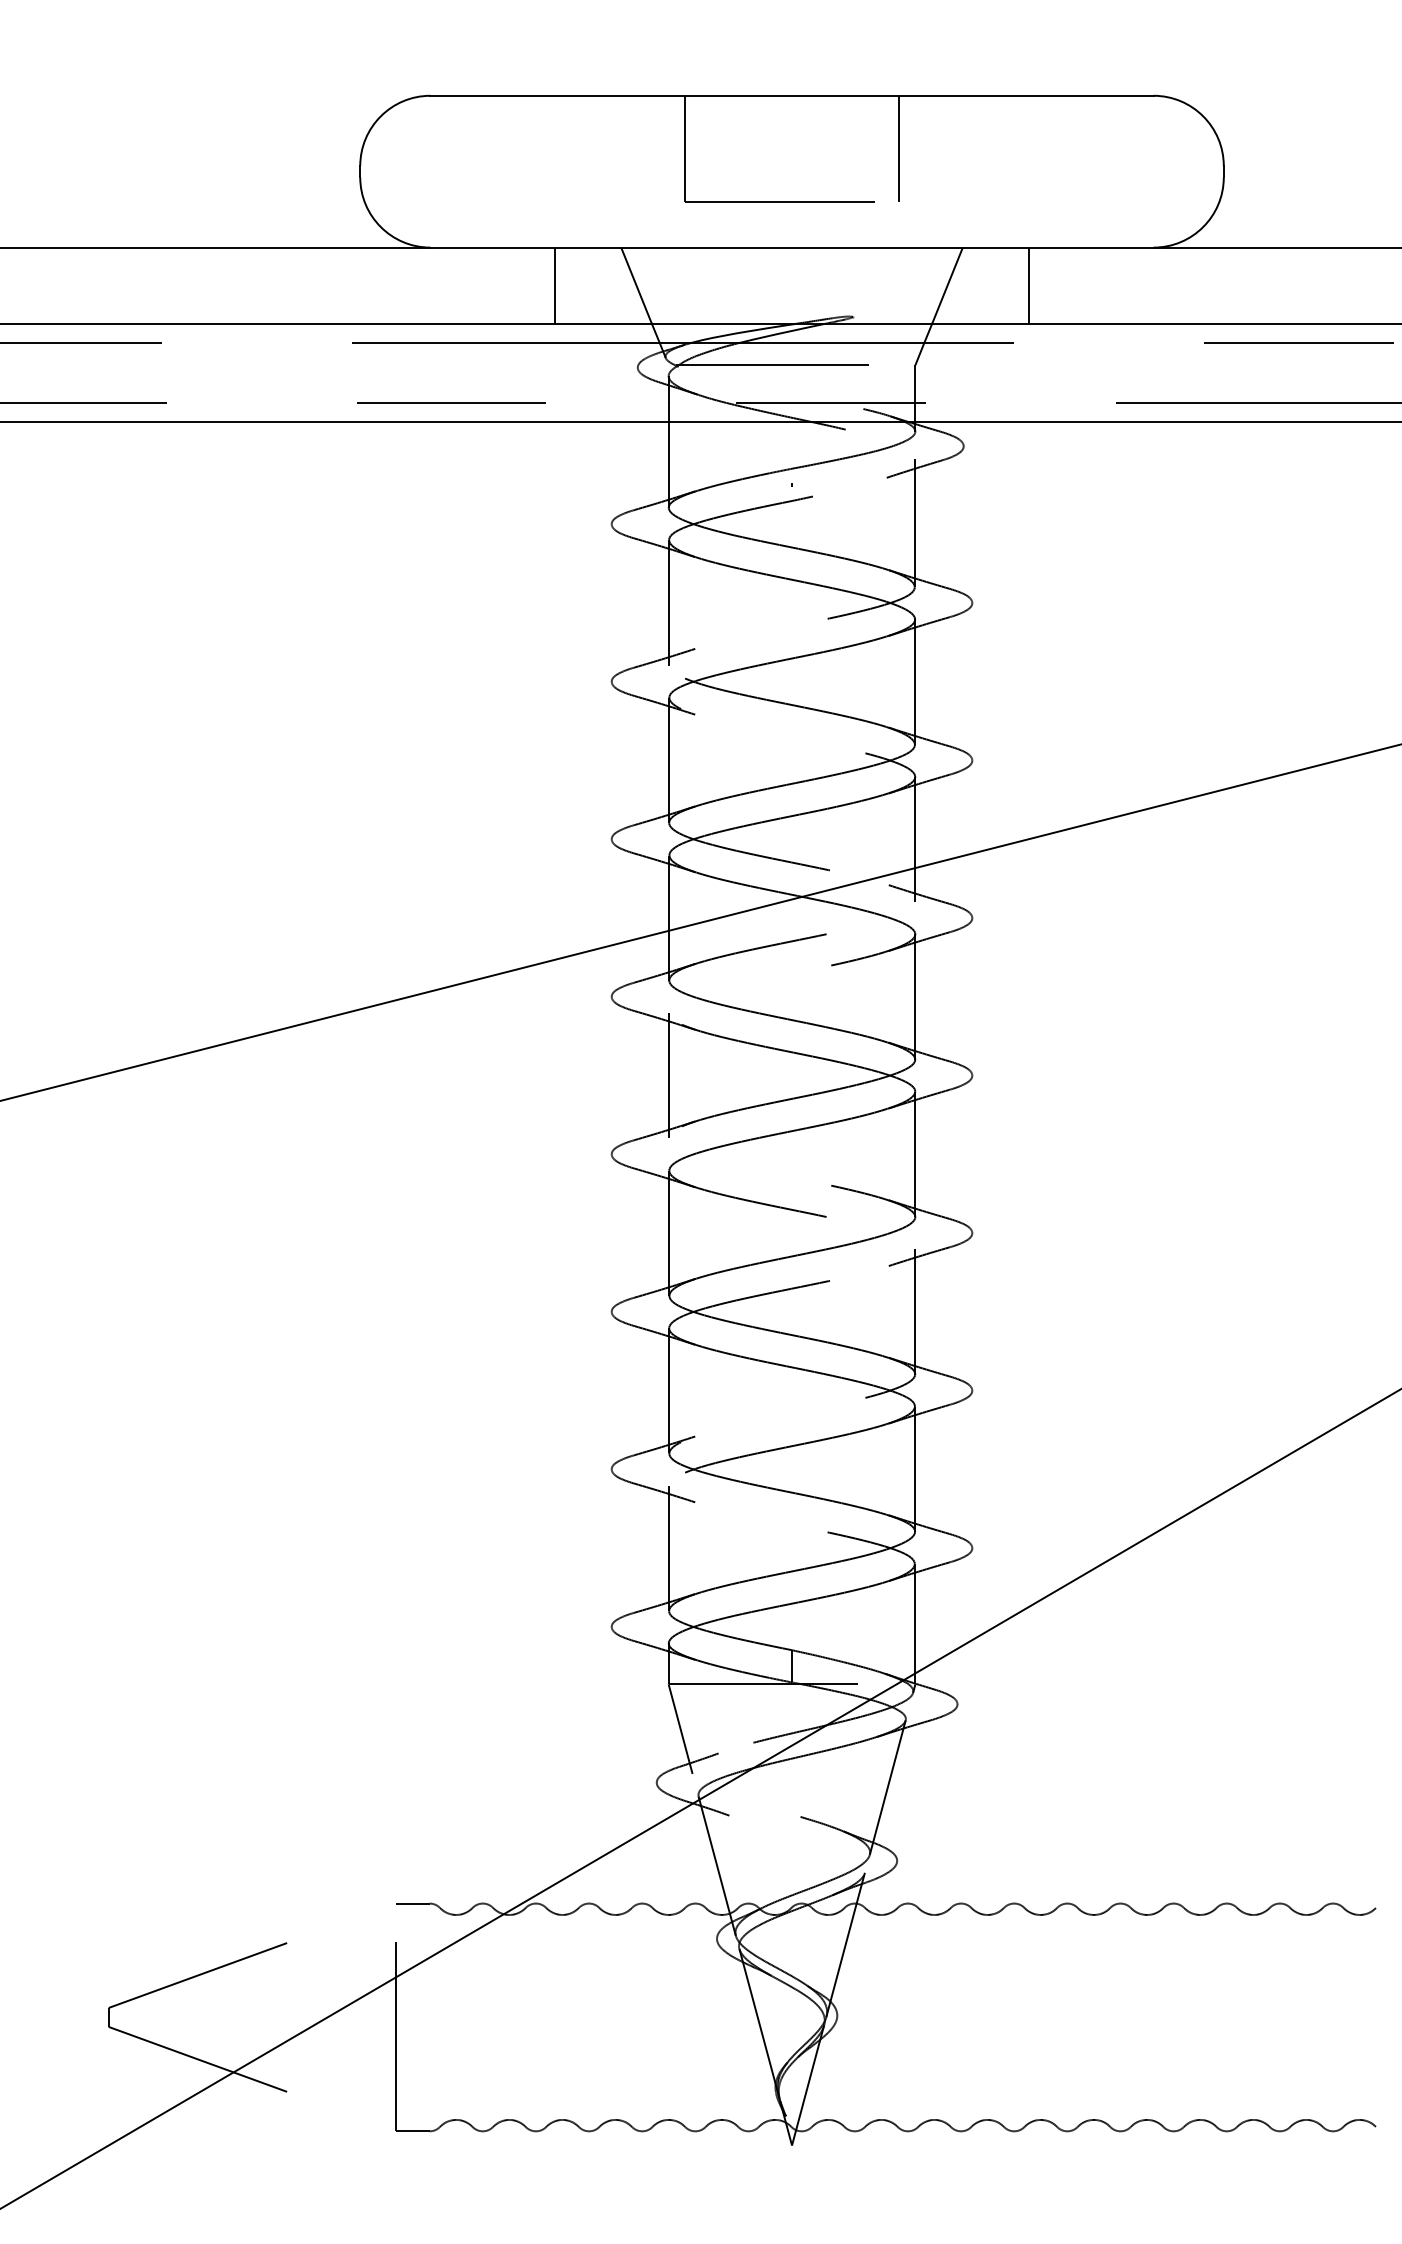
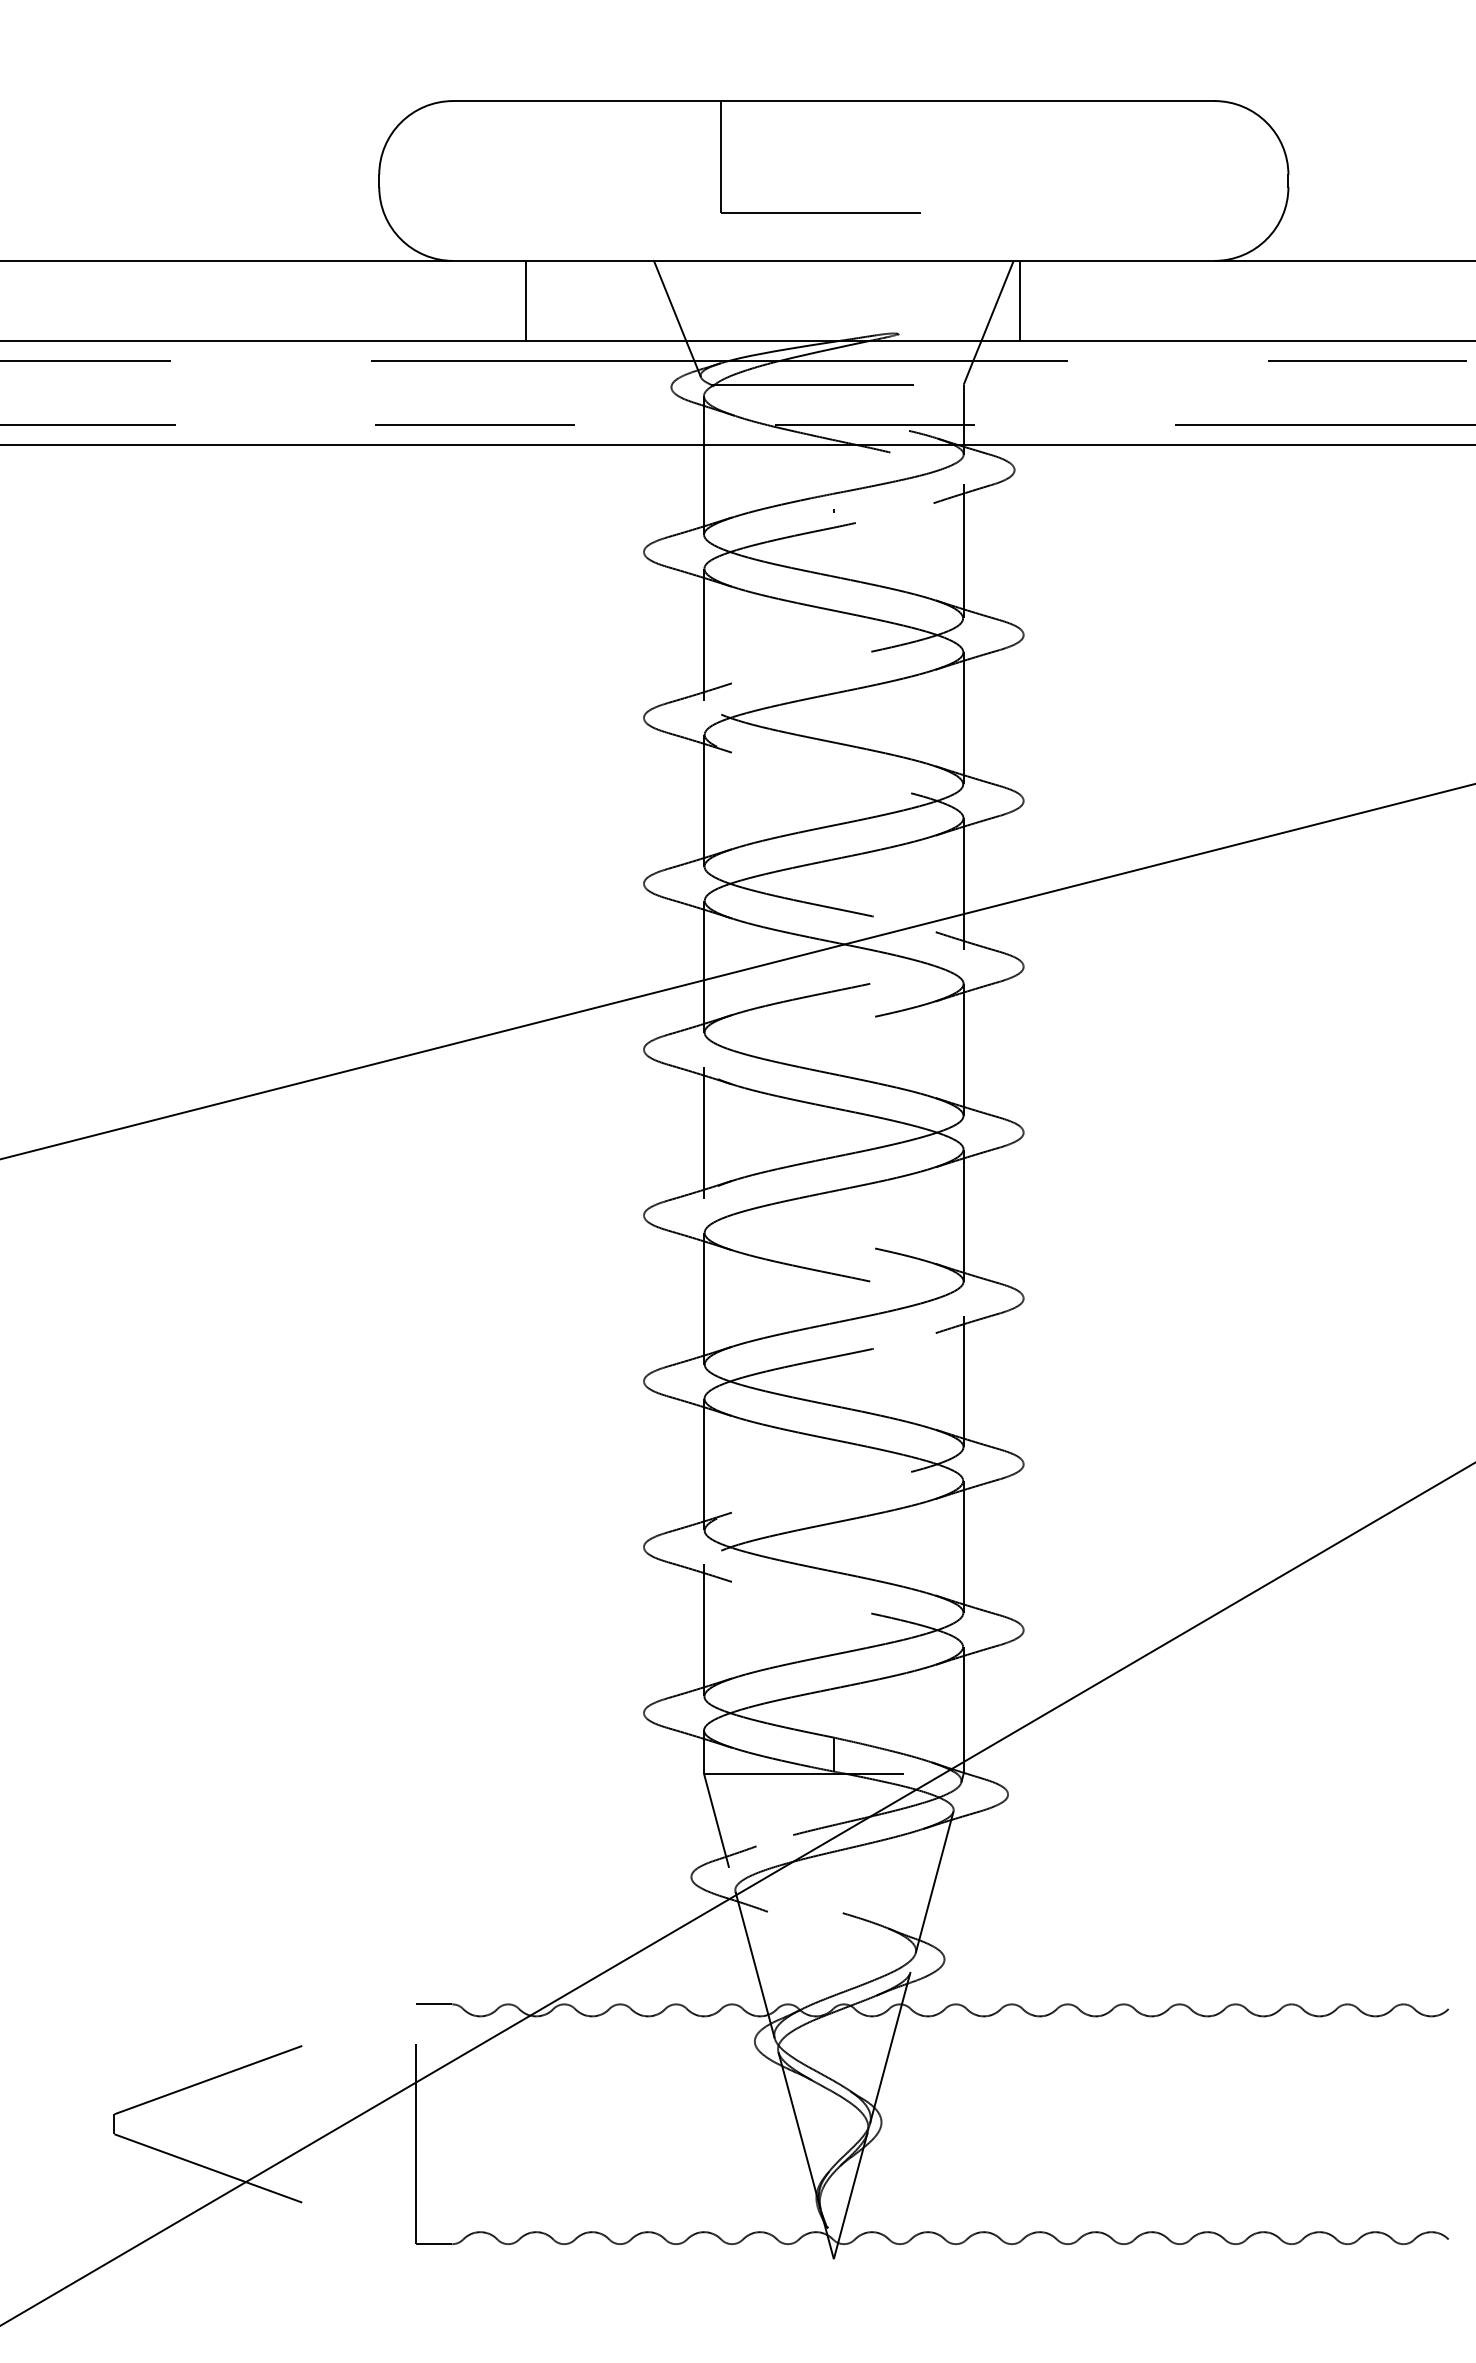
line: (899, 148) -> (946, 156), removed
line: (555, 285) -> (526, 300), moved
line: (1029, 285) -> (1019, 300), moved

